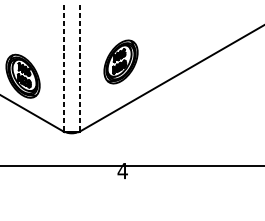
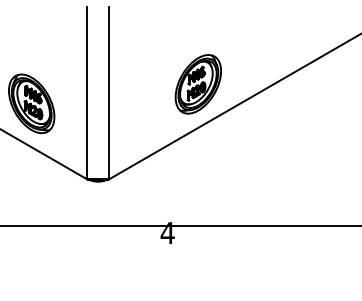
part: (120, 62) -> (197, 84), moved
line: (63, 68) -> (87, 93), dashed -> solid
line: (80, 68) -> (109, 93), dashed -> solid

